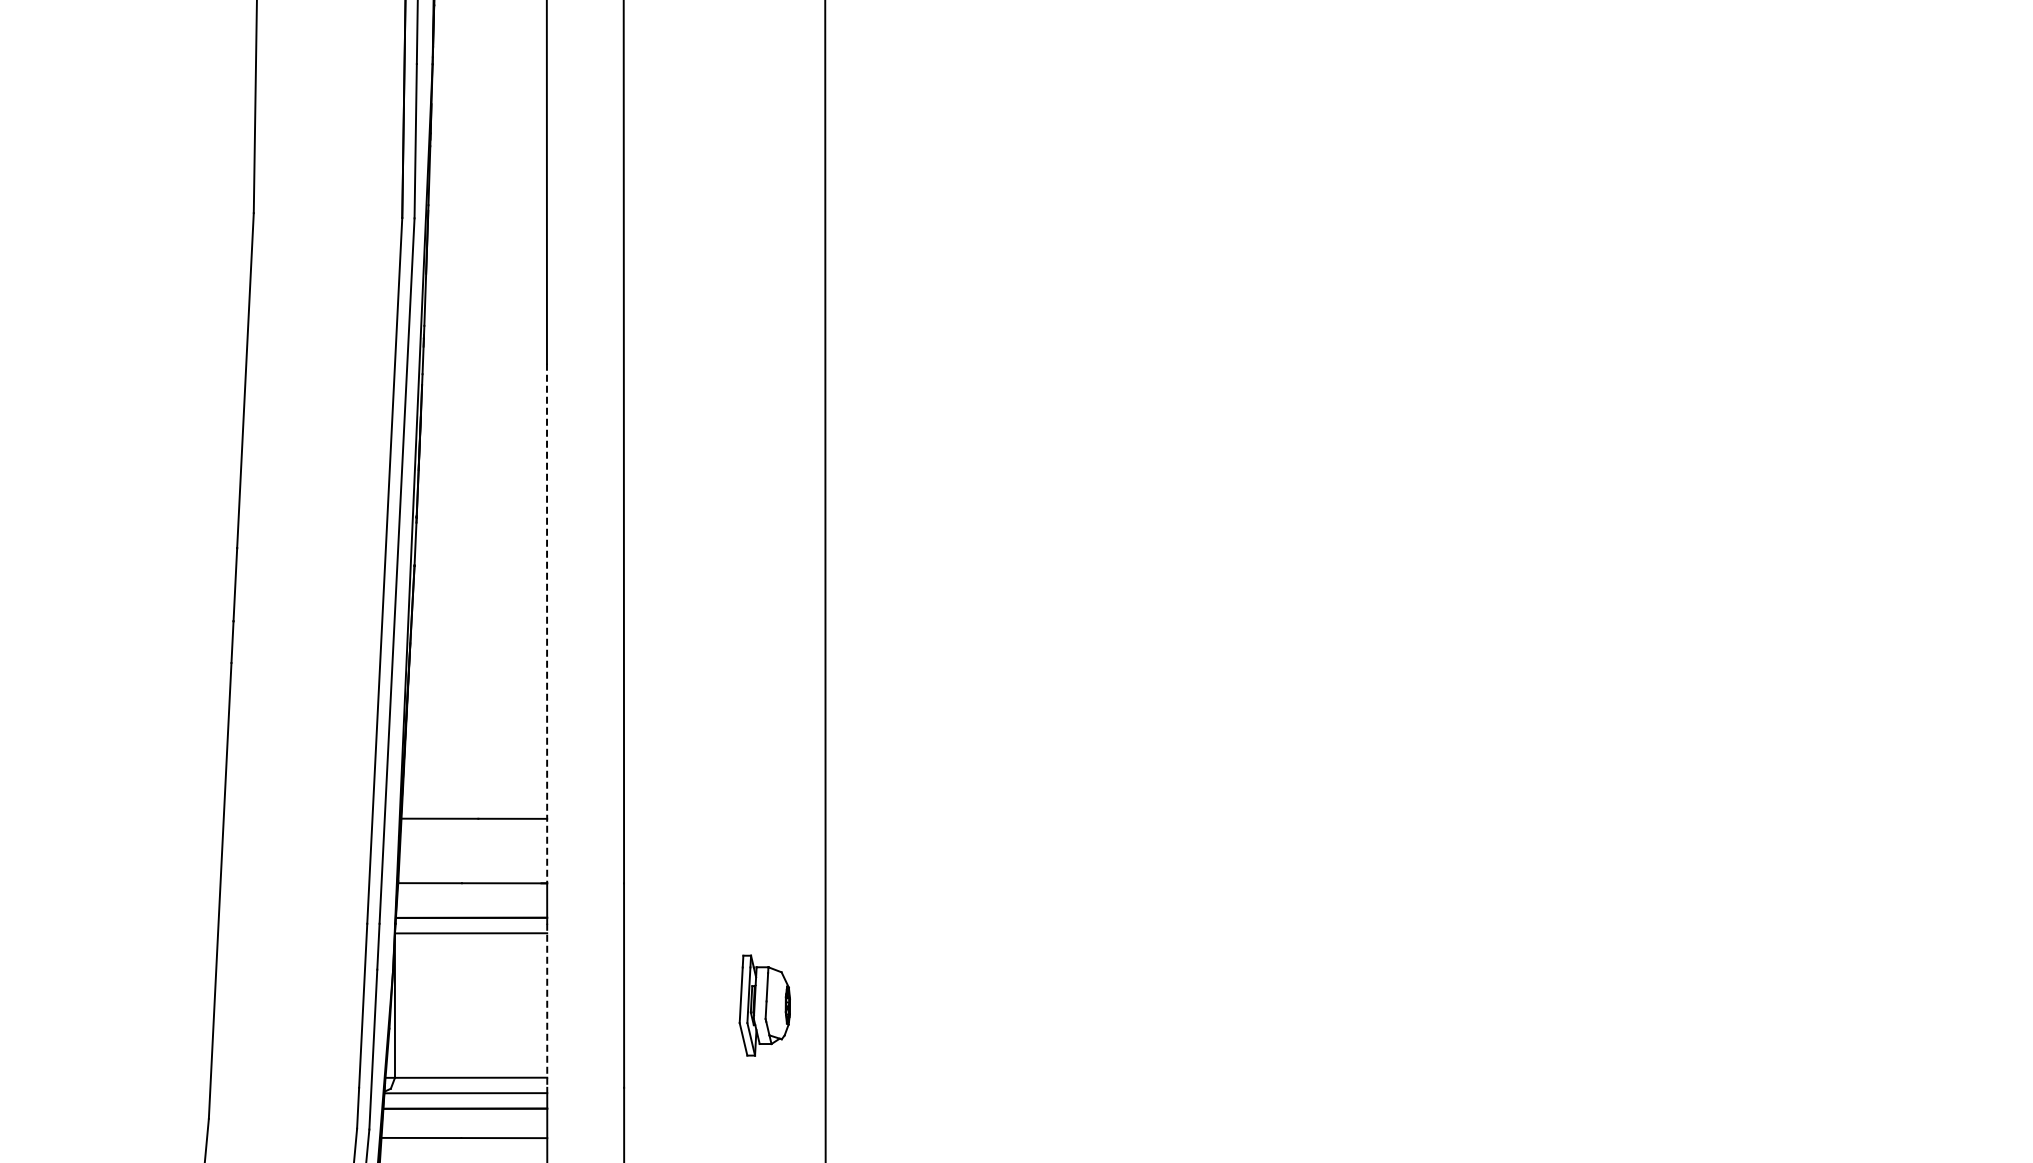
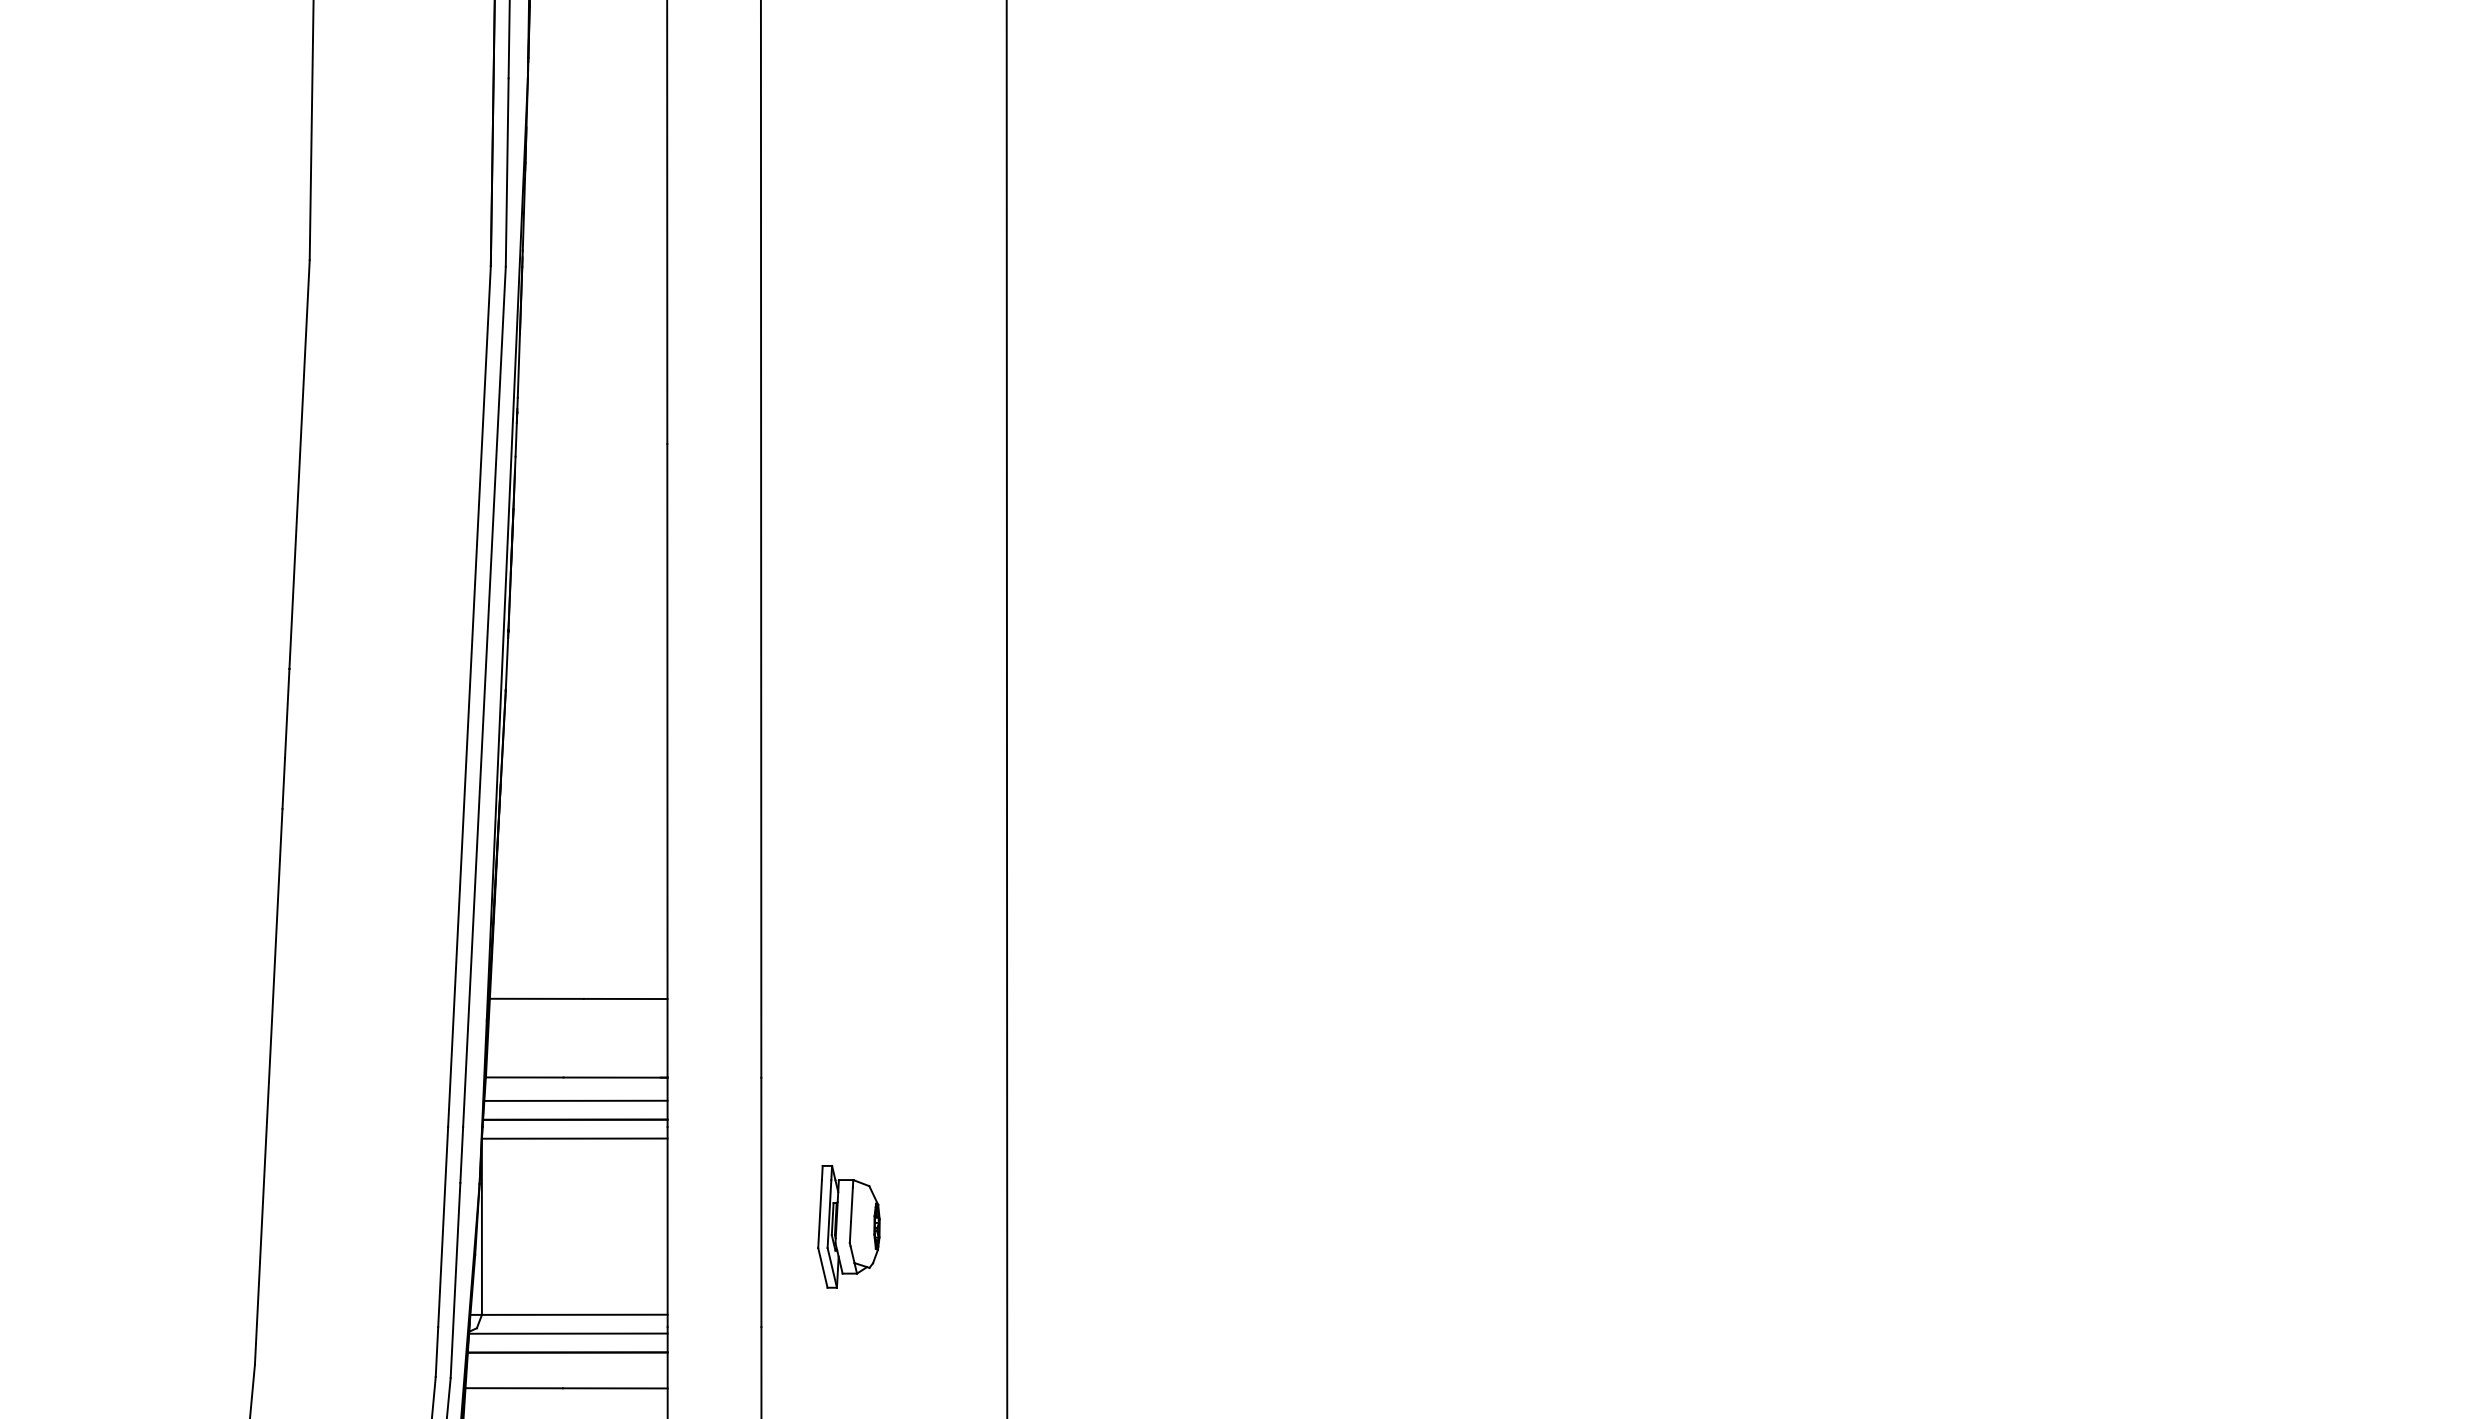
line: (547, 623) -> (667, 760), dashed -> solid
line: (471, 902) -> (575, 1101), added
part: (764, 1005) -> (848, 1226), moved
line: (547, 1006) -> (667, 1227), dashed -> solid

